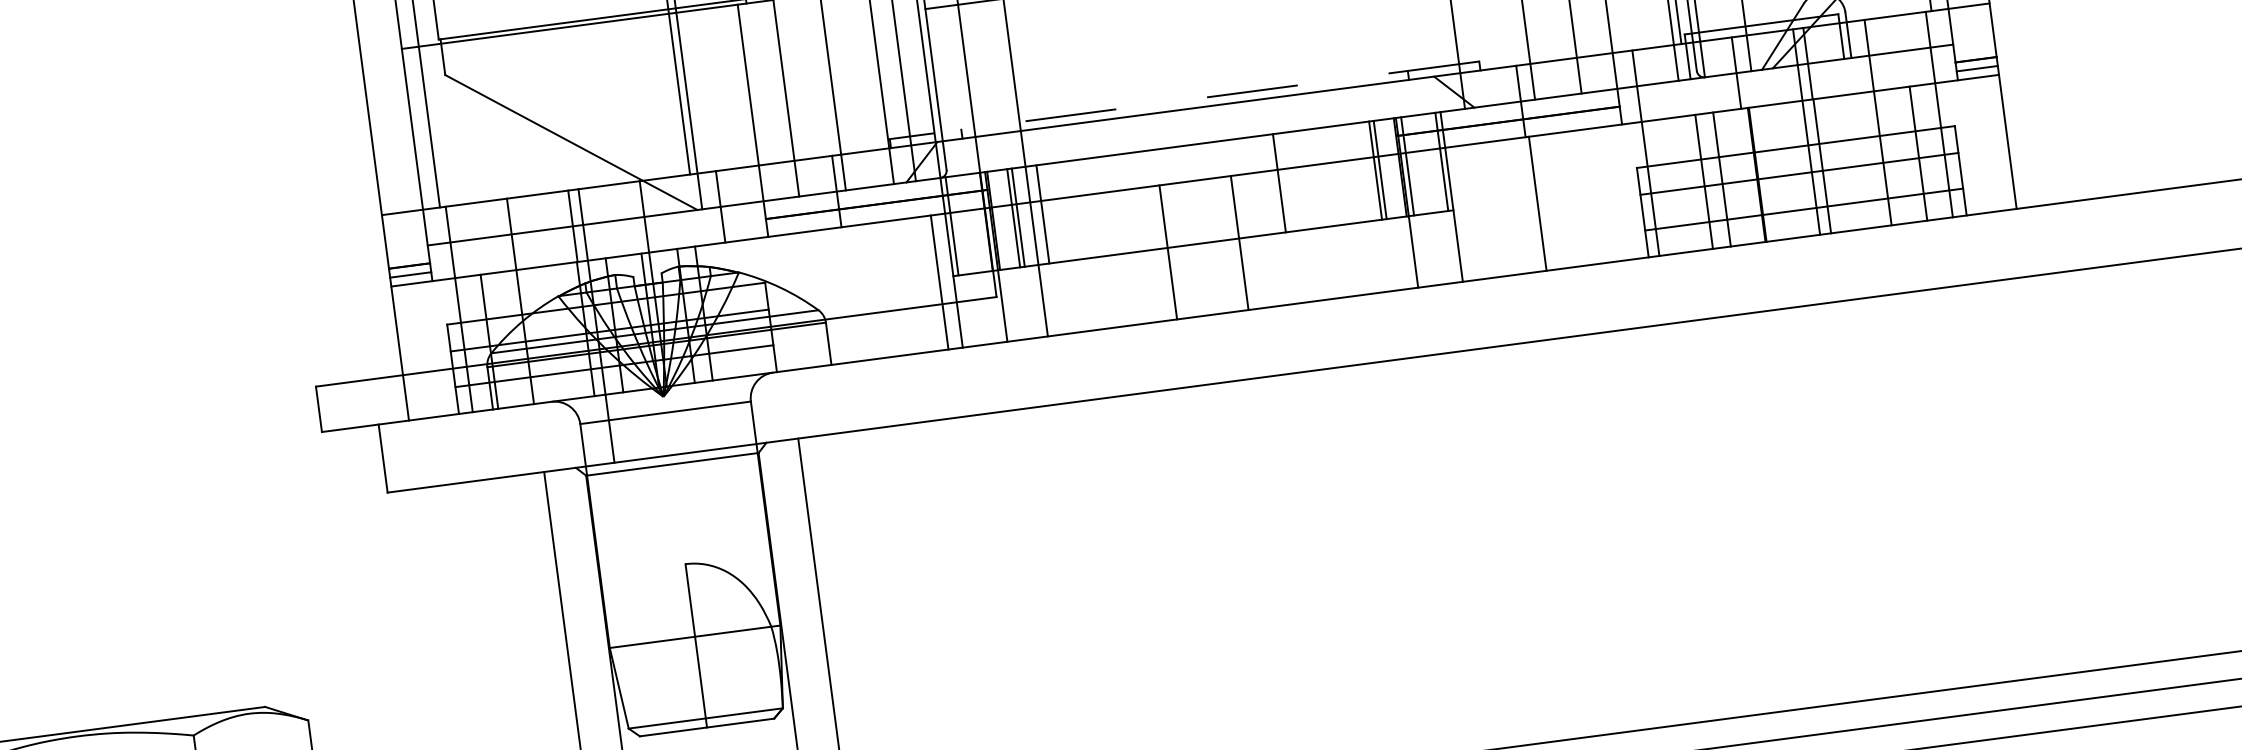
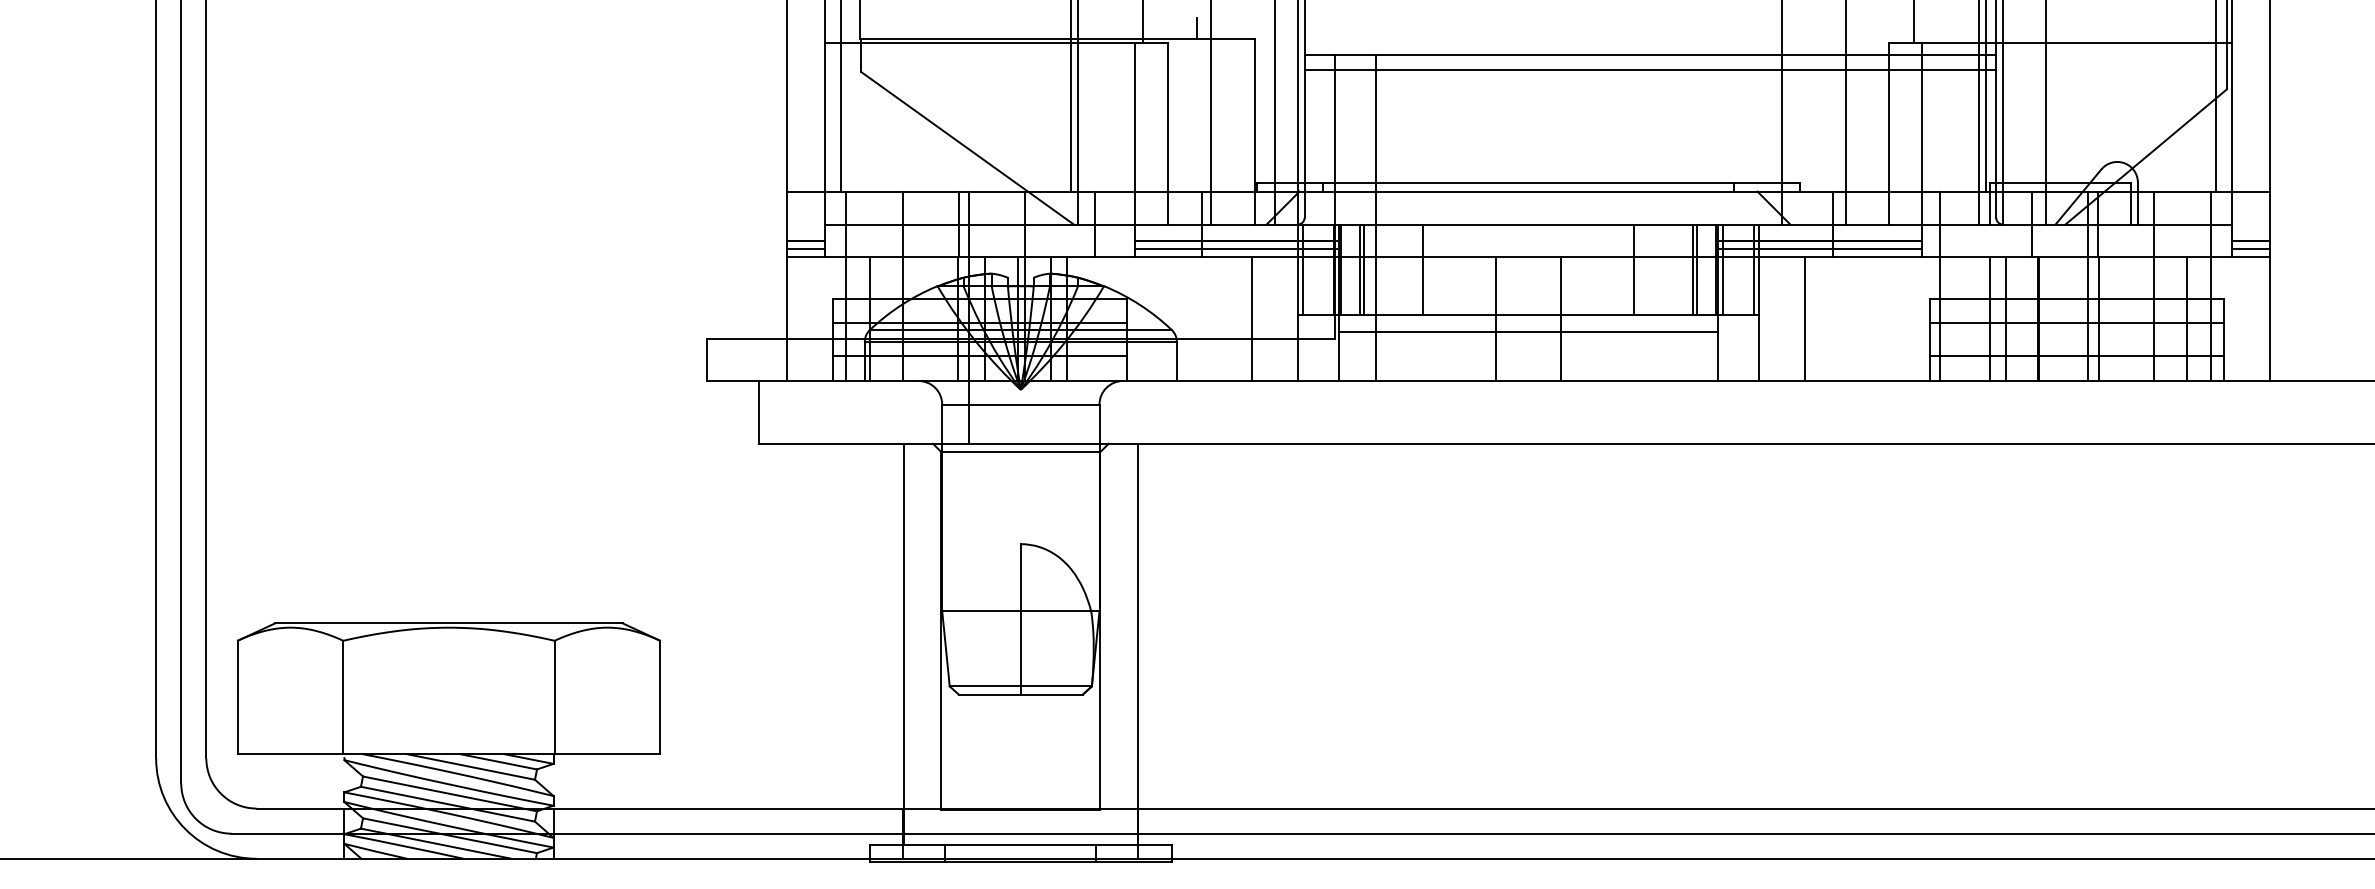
line: (1184, 100) -> (1528, 183), dashed -> solid
line: (1509, 130) -> (1819, 249), added
line: (1279, 182) -> (1633, 269), moved
line: (1538, 204) -> (1805, 319), moved
line: (877, 213) -> (1236, 249), added
line: (1042, 214) -> (1423, 269), moved
line: (1205, 261) -> (1528, 331), added
line: (939, 282) -> (1251, 319), moved

